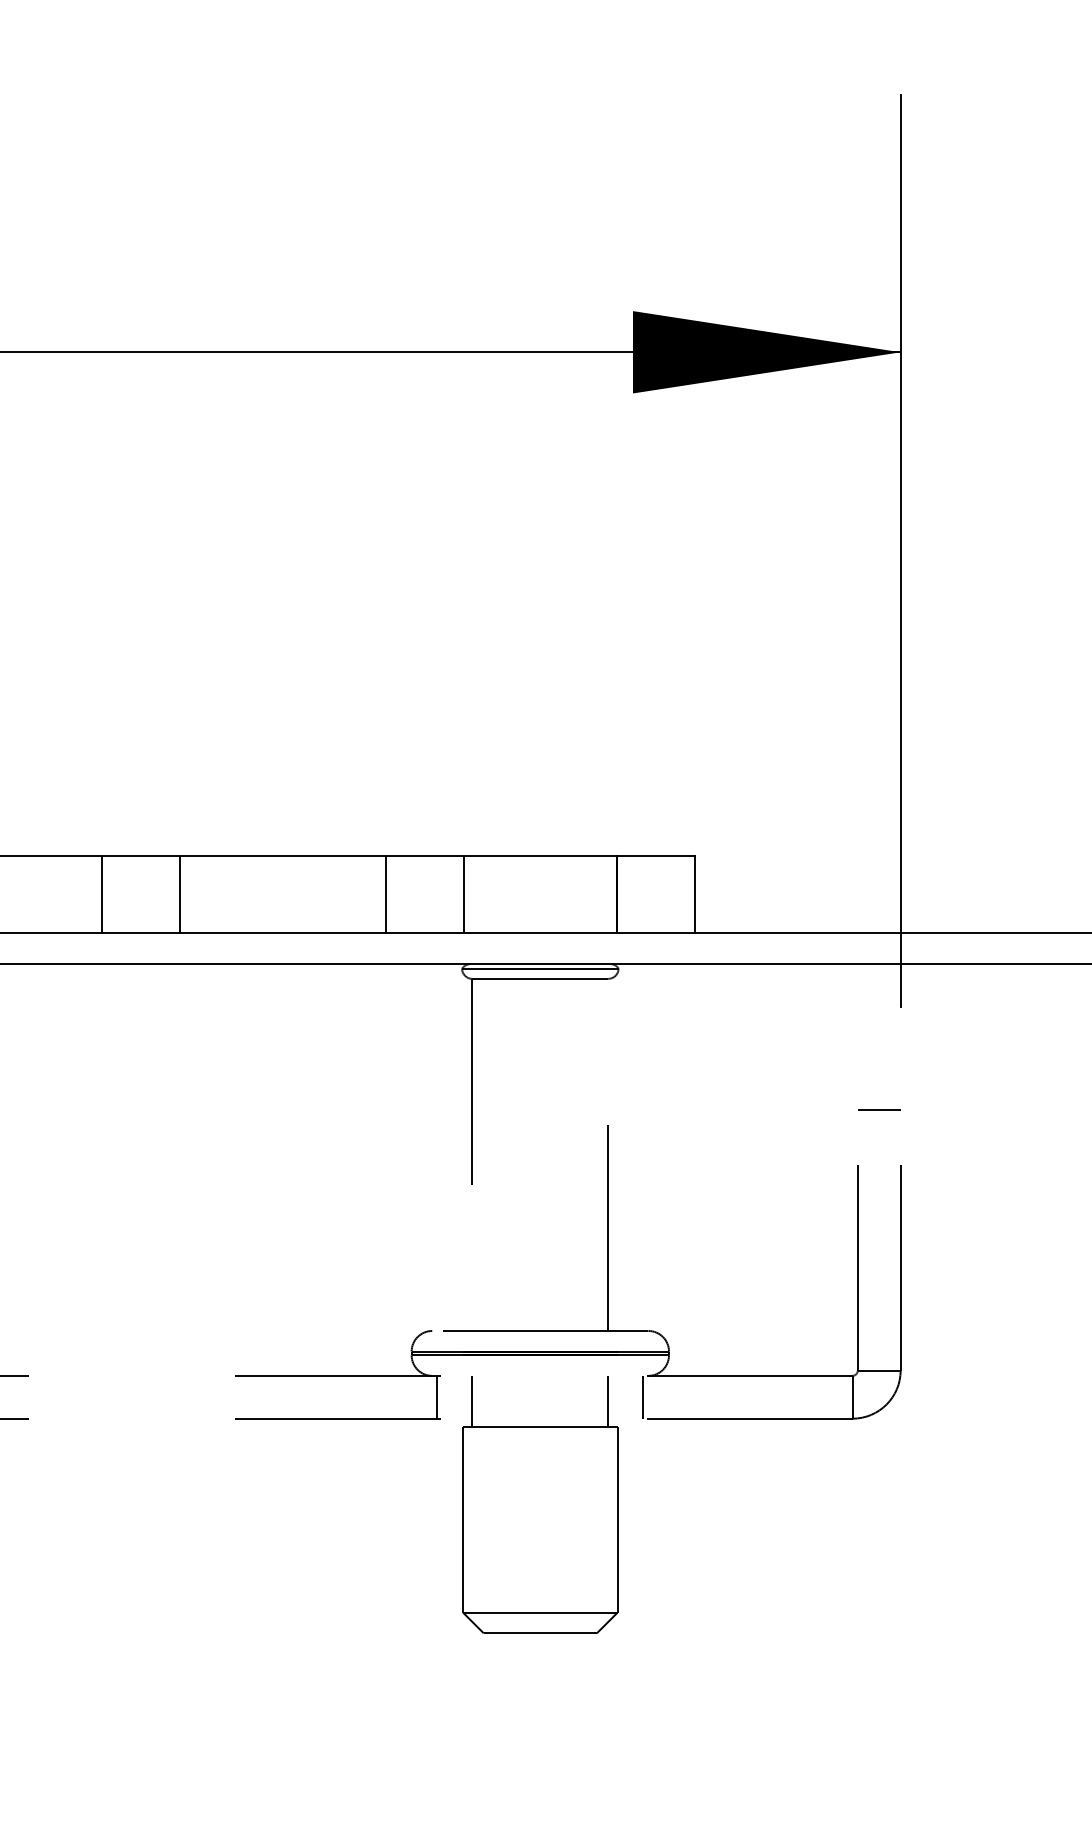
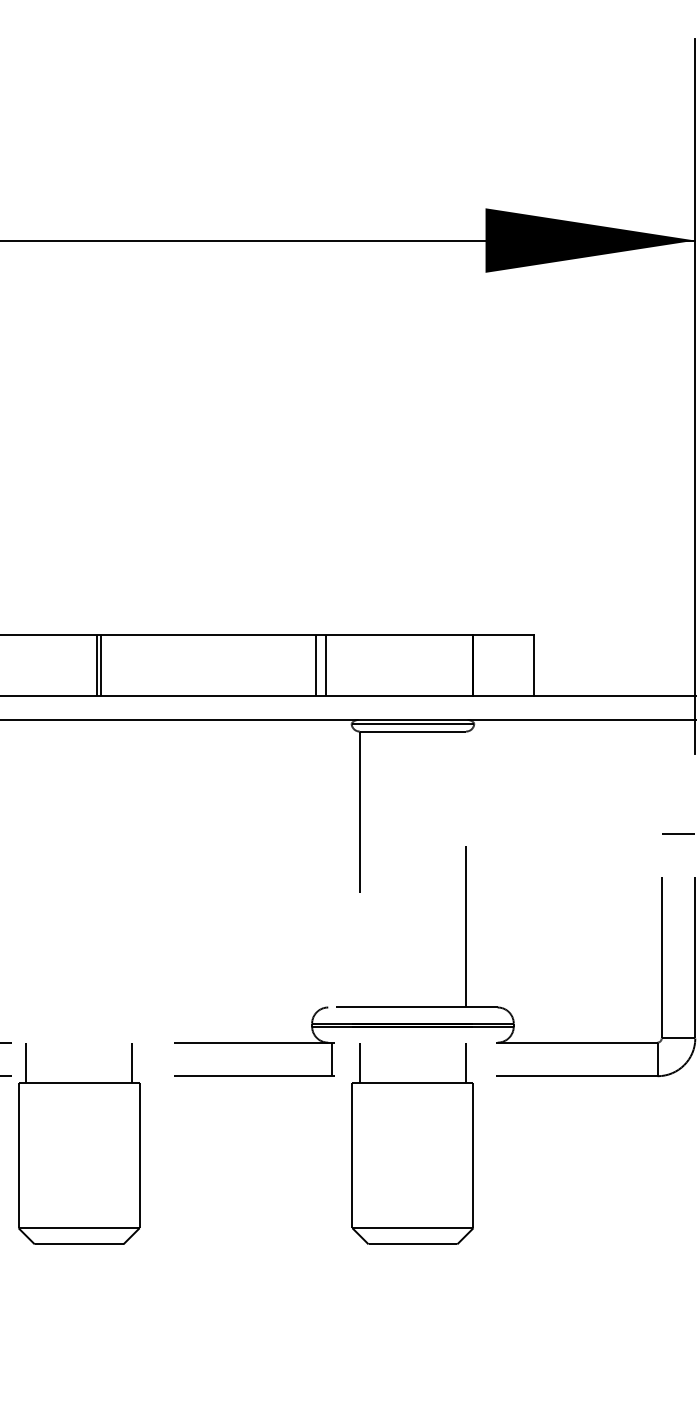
line: (101, 894) -> (101, 665), moved
line: (179, 894) -> (96, 665), moved
line: (385, 894) -> (325, 665), moved
line: (464, 894) -> (315, 665), moved
line: (643, 1396) -> (493, 1058), removed
part: (114, 1504) -> (79, 1143), added

